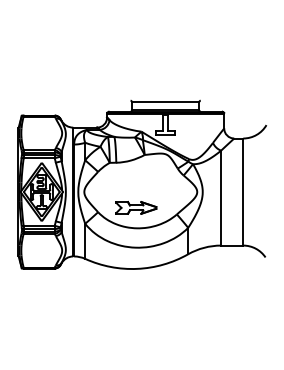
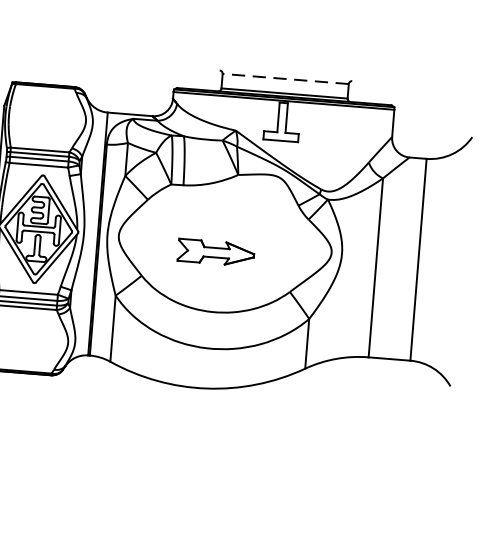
line: (165, 102) -> (285, 79), solid -> dashed
part: (136, 207) -> (216, 251), moved

